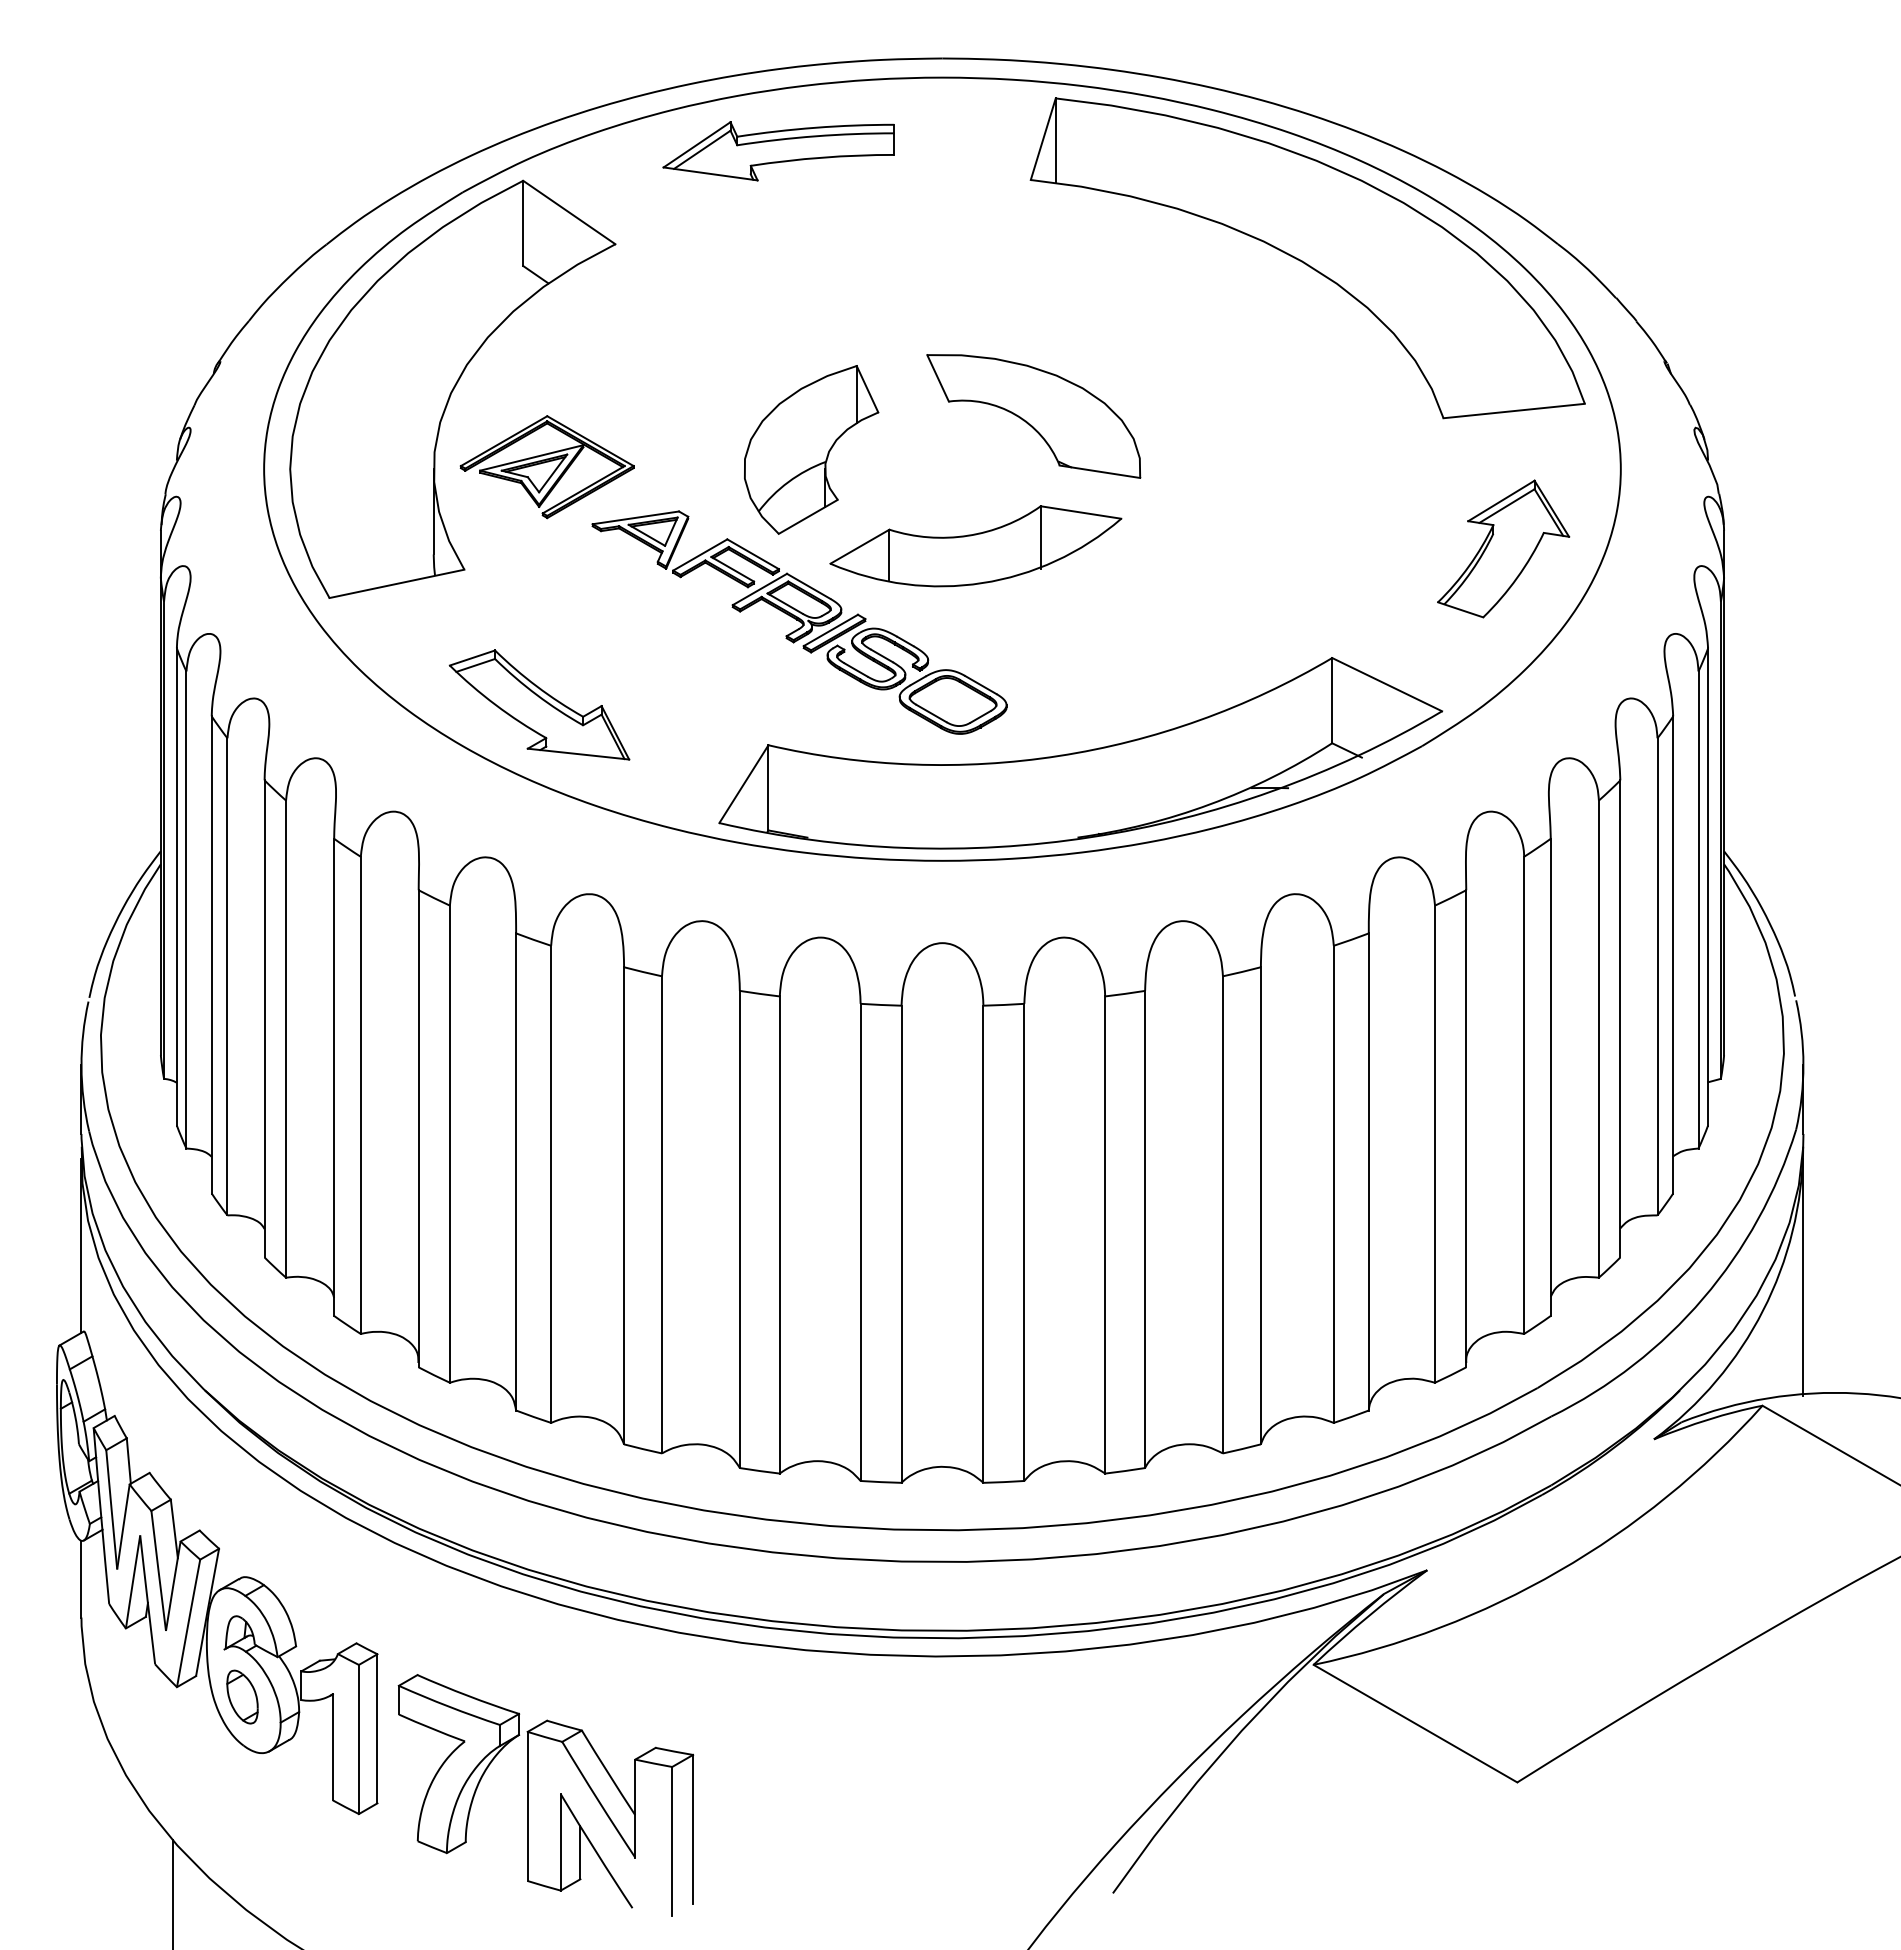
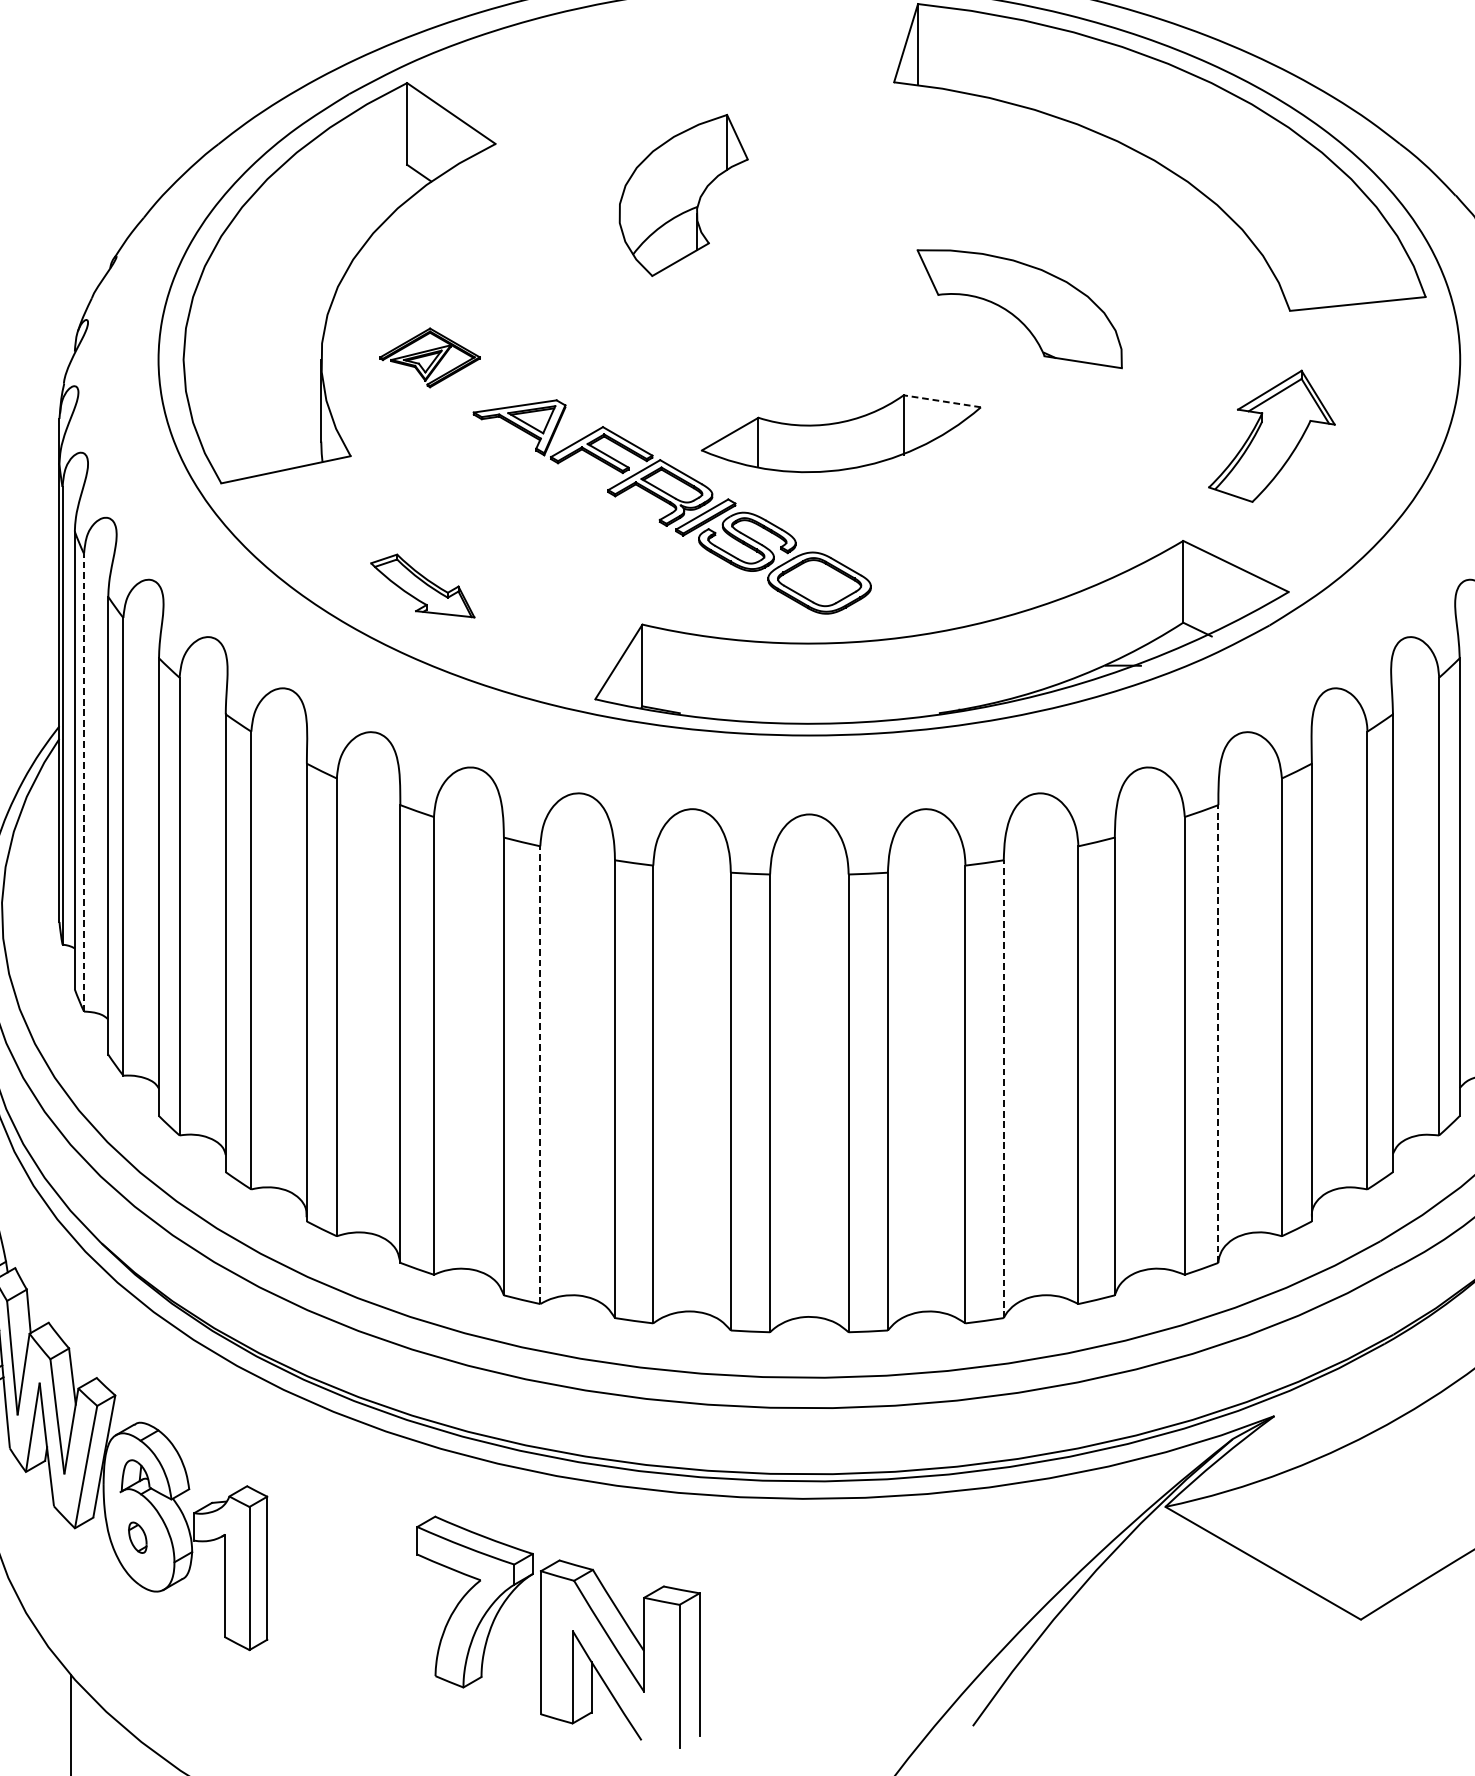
part: (778, 151) -> (652, 54), removed
part: (1033, 416) -> (1019, 309), moved
part: (811, 449) -> (683, 195), moved
part: (546, 467) -> (429, 358), size x0.6
line: (1081, 512) -> (942, 401), solid -> dashed
part: (1503, 548) -> (1271, 435), moved
part: (539, 704) -> (422, 585), size x0.6
line: (186, 910) -> (84, 783), solid -> dashed
line: (1368, 1171) -> (1218, 1033), solid -> dashed
line: (662, 1214) -> (540, 1074), solid -> dashed
line: (1145, 1229) -> (1004, 1089), solid -> dashed
part: (242, 1696) -> (137, 1537), size x0.6
part: (560, 1795) -> (572, 1632), moved

